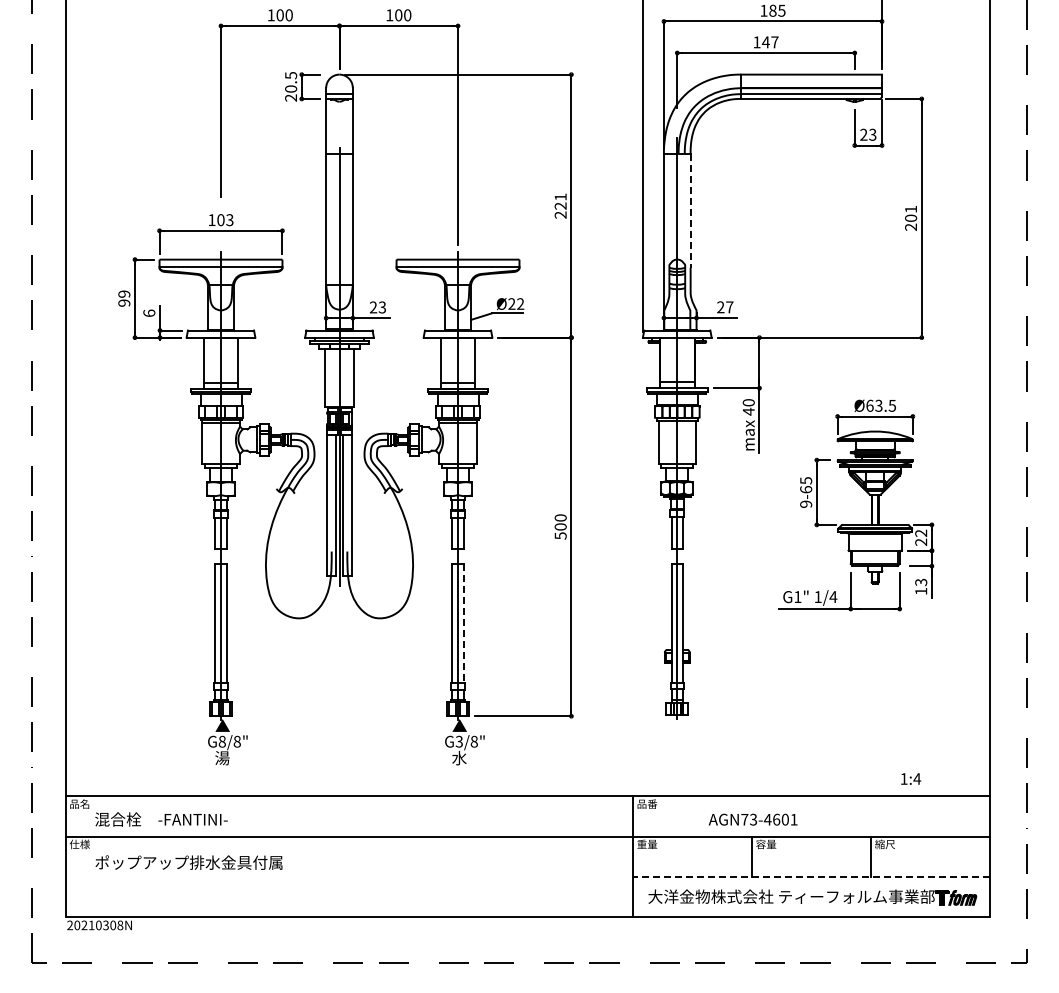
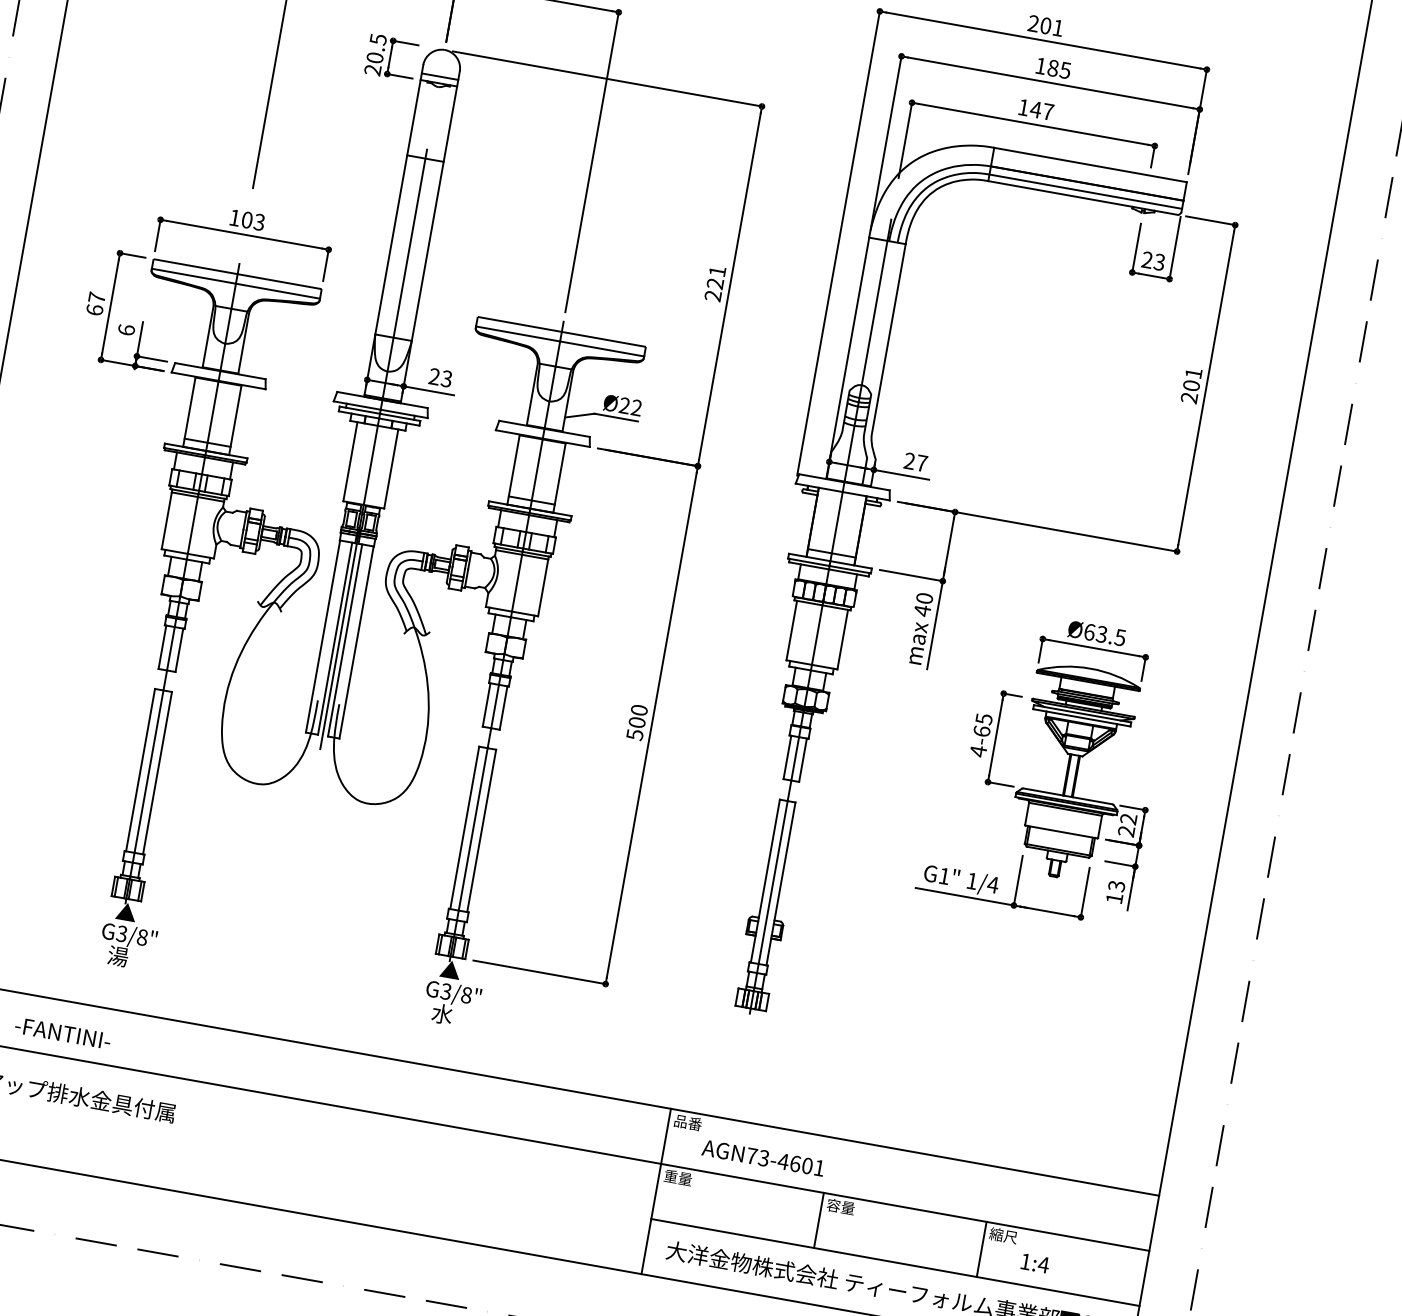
line: (690, 210) -> (891, 321), dashed -> solid
text: (124, 298) -> (96, 303), 99 -> 67
text: (806, 504) -> (978, 751), 9-65 -> 4-65
line: (464, 623) -> (482, 831), dashed -> solid
text: (221, 741) -> (120, 933), G8/8" -> G3/8"
text: (911, 778) -> (1035, 1262), moved
text: (752, 819) -> (762, 1157), moved
line: (811, 876) -> (895, 1261), dashed -> solid

